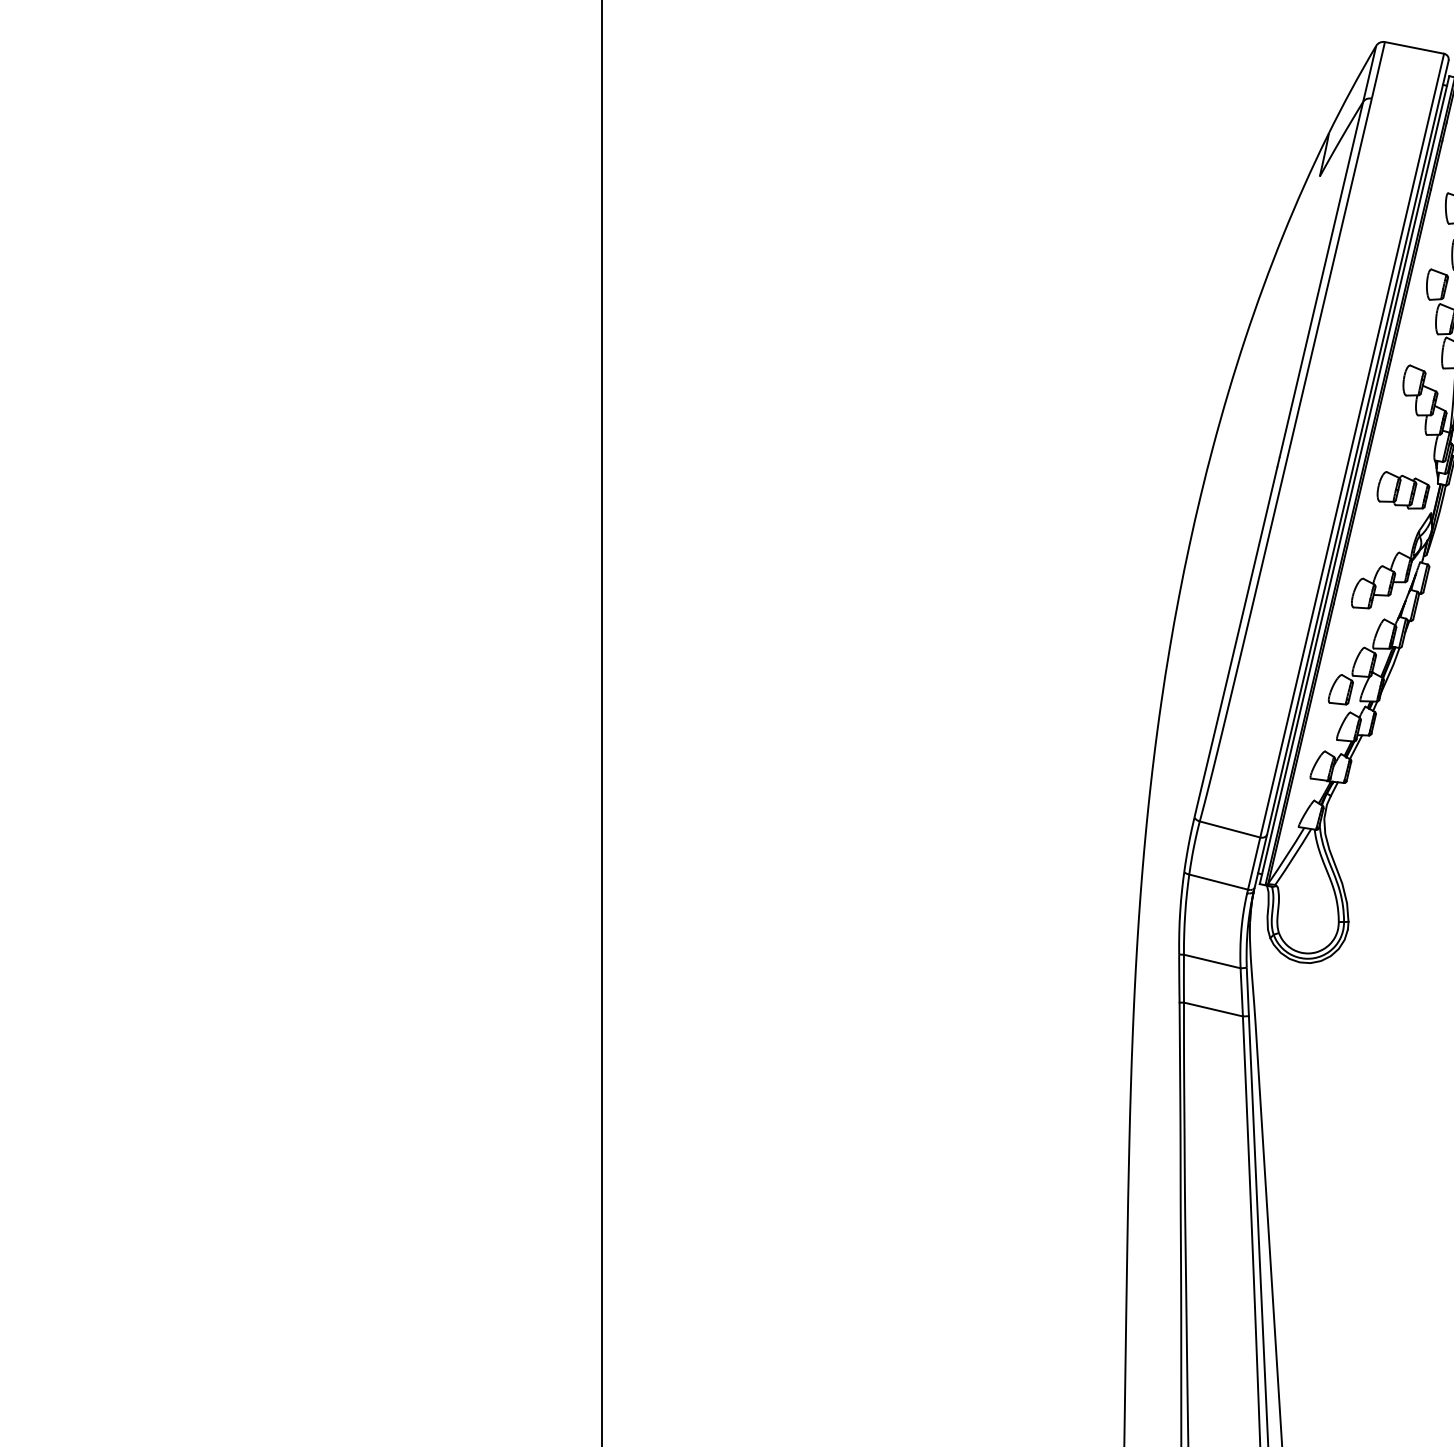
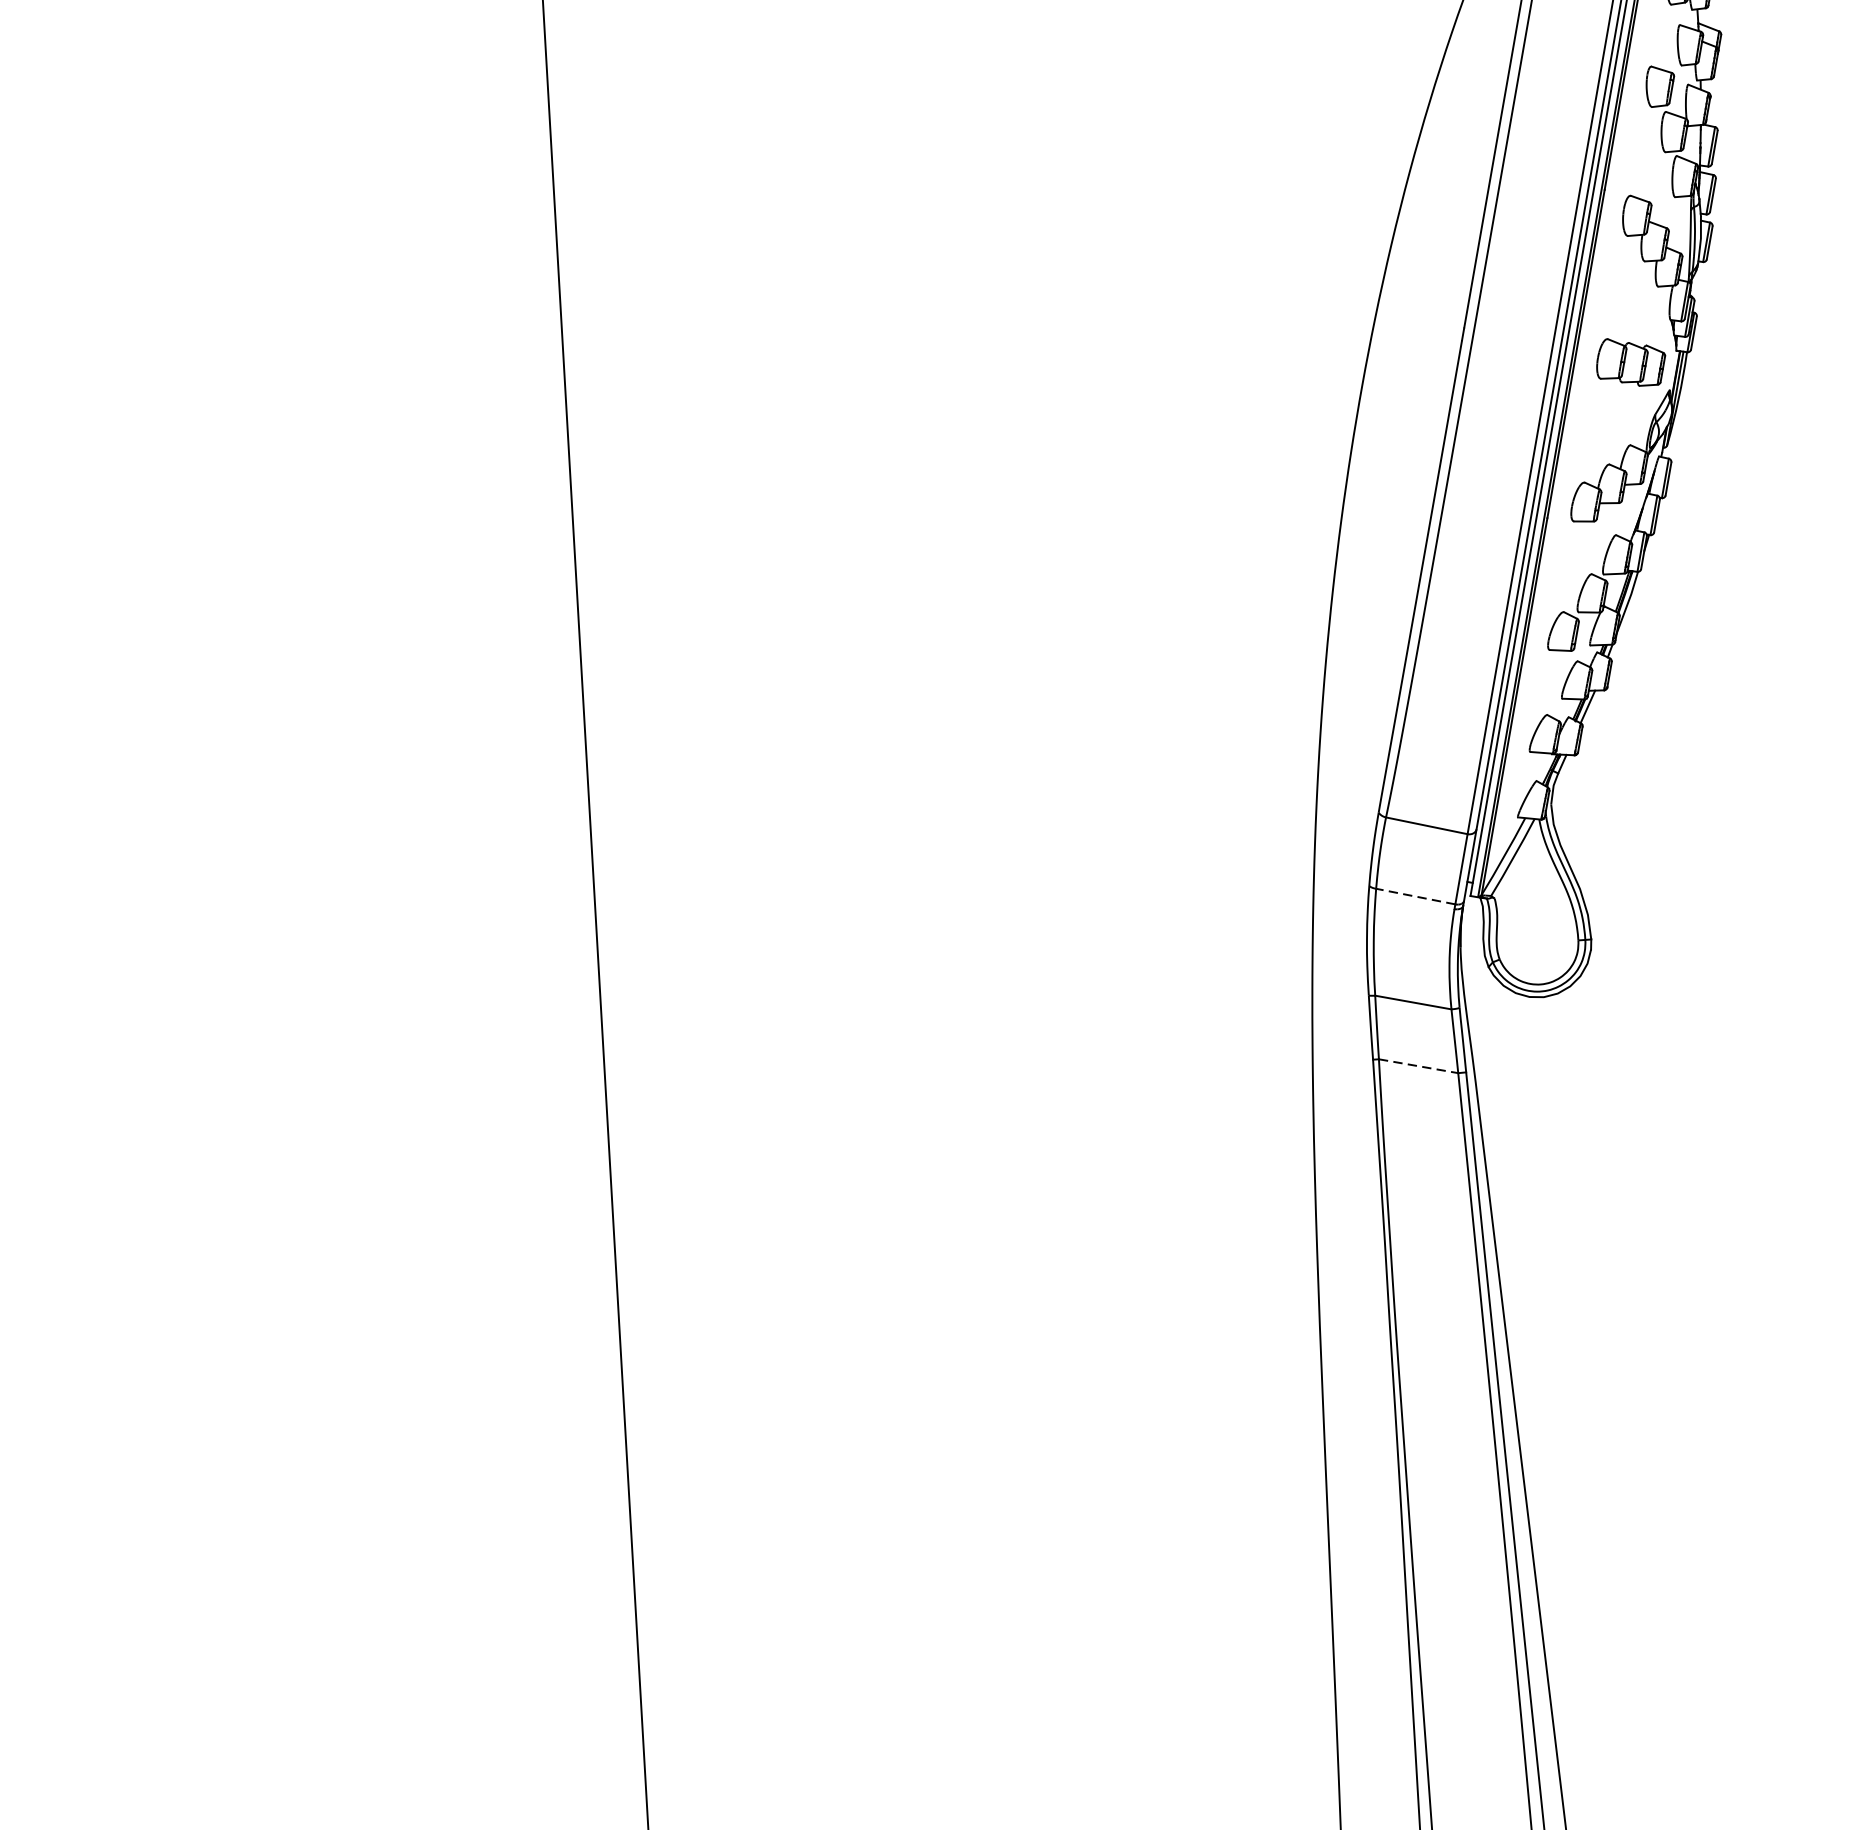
line: (1218, 881) -> (1415, 895), solid -> dashed
line: (1213, 1009) -> (1418, 1066), solid -> dashed

